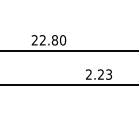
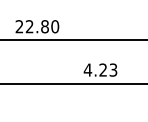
text: (88, 74) -> (87, 69), 2.23 -> 4.23

